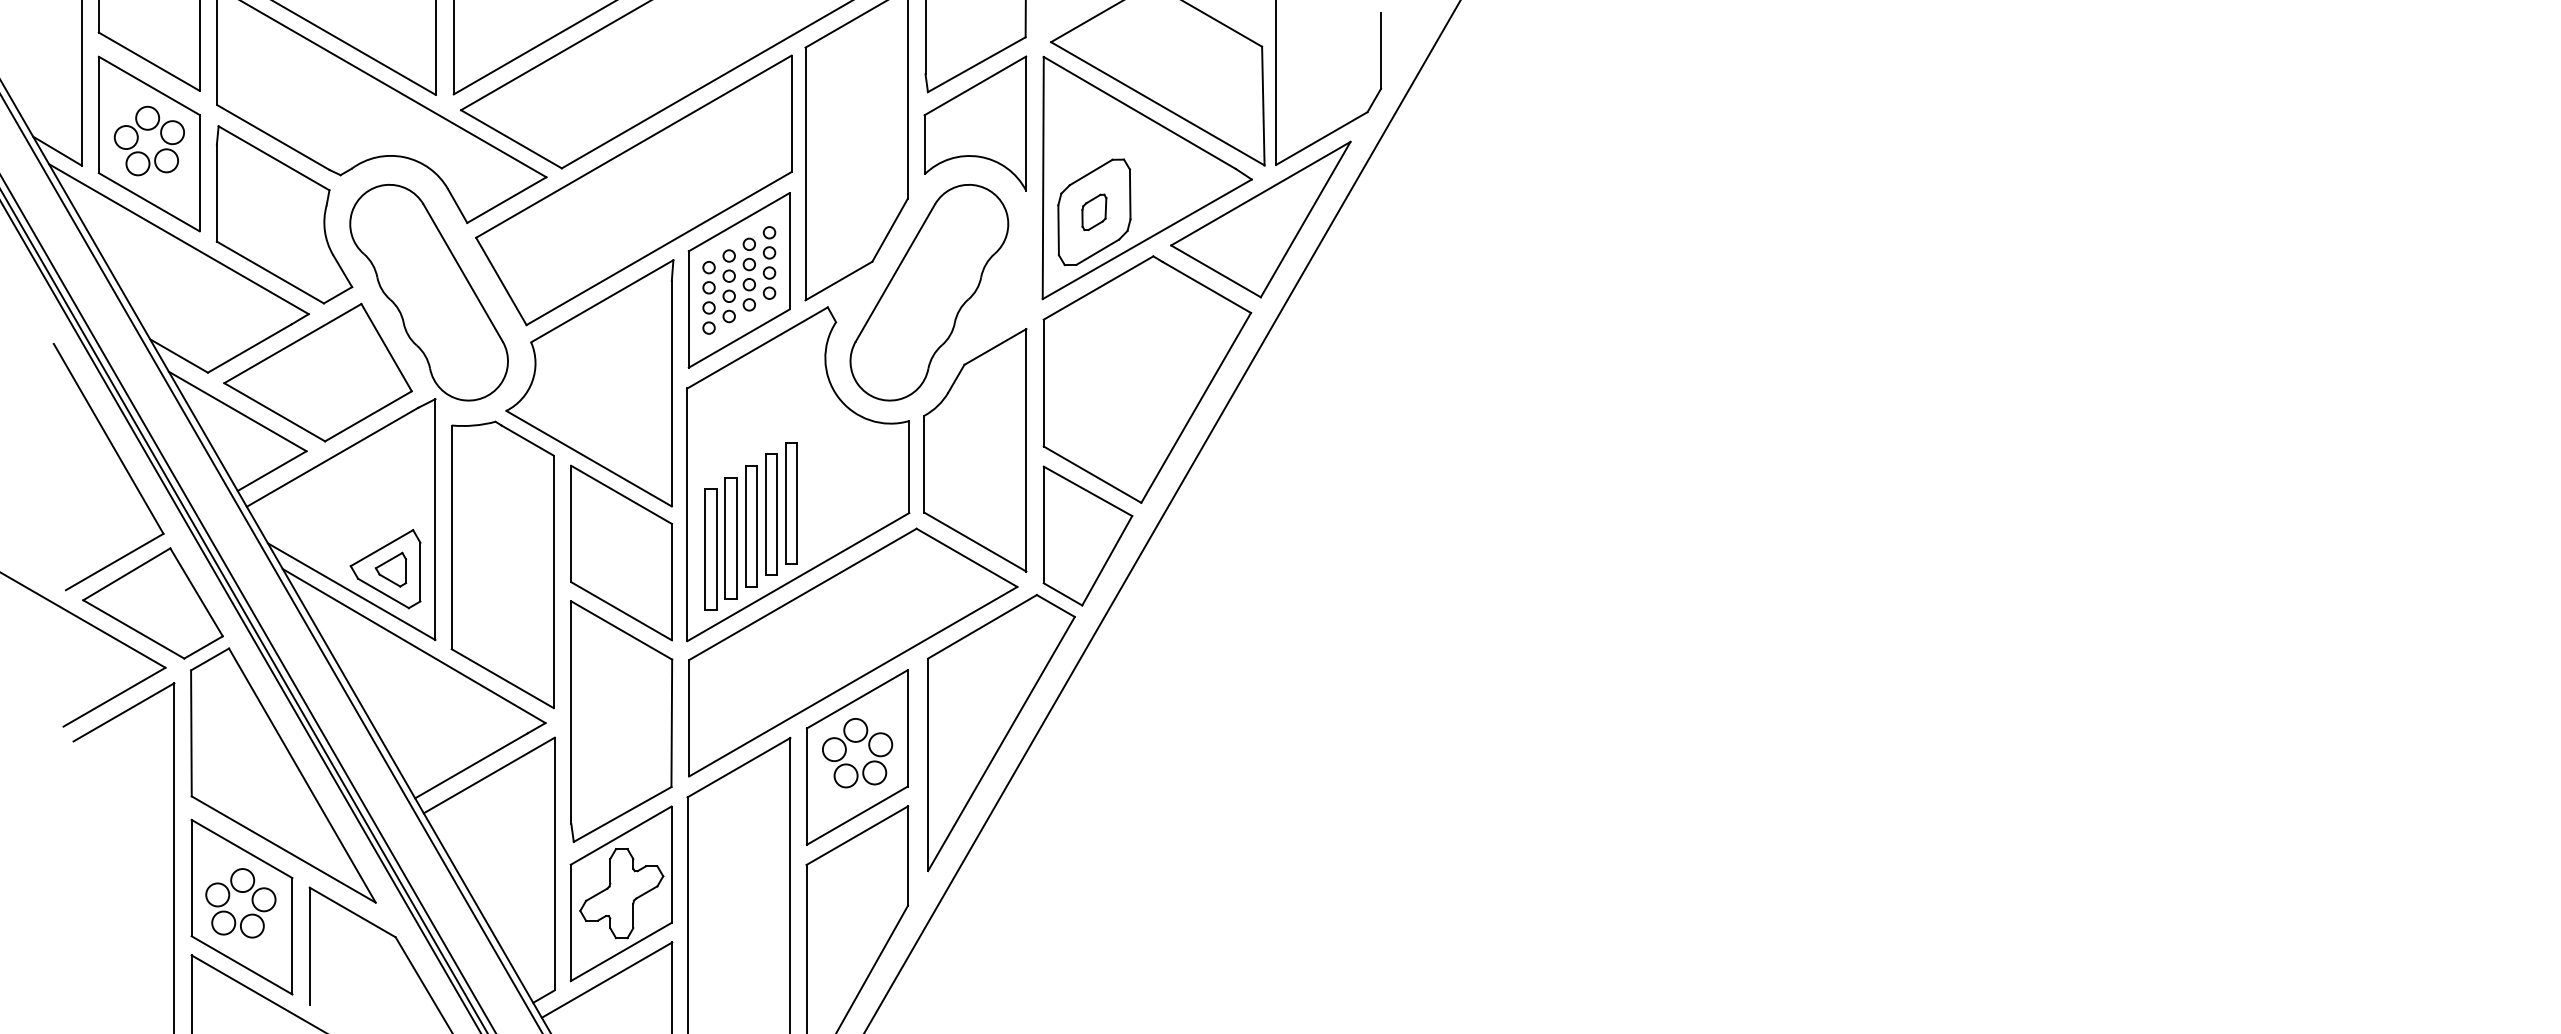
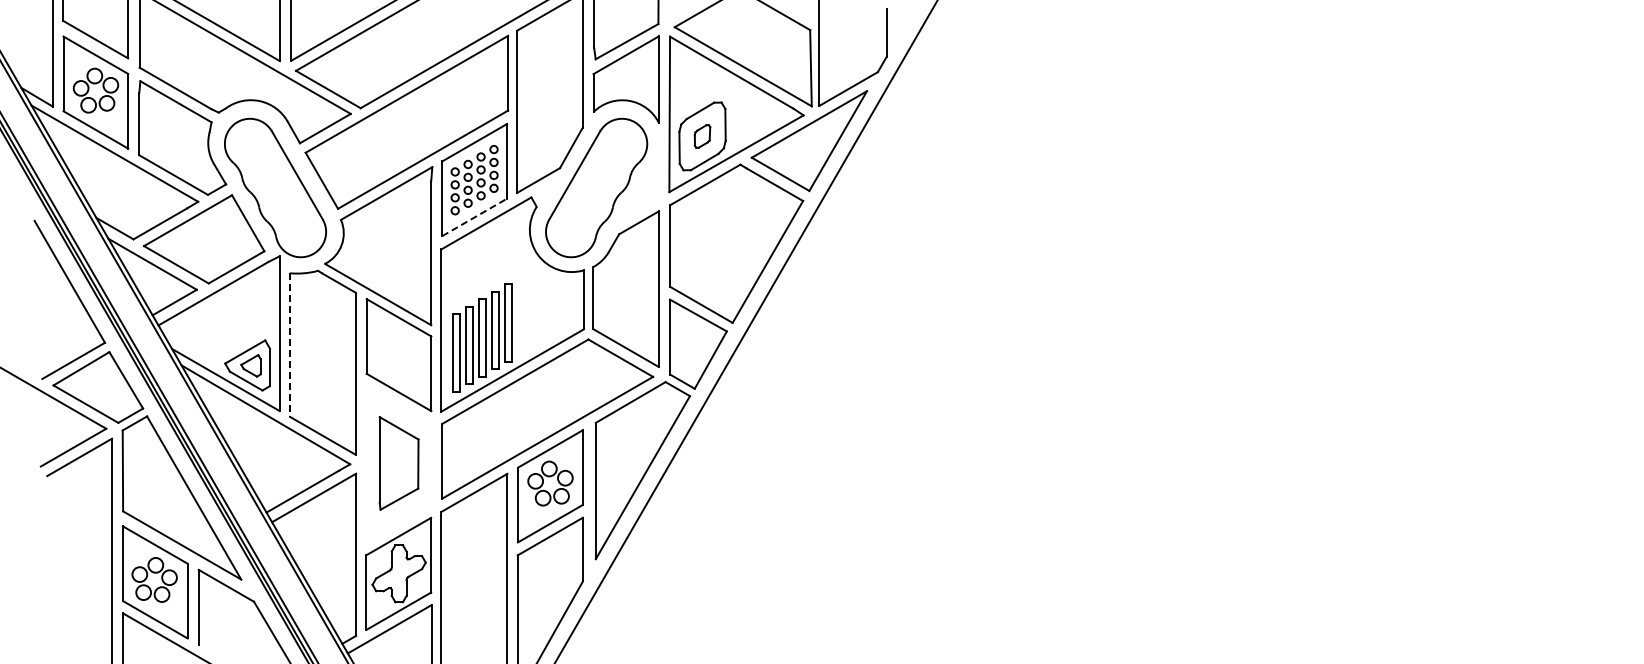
line: (740, 338) -> (475, 217), solid -> dashed
line: (452, 538) -> (290, 345), solid -> dashed
part: (620, 721) -> (398, 463), size x0.6

